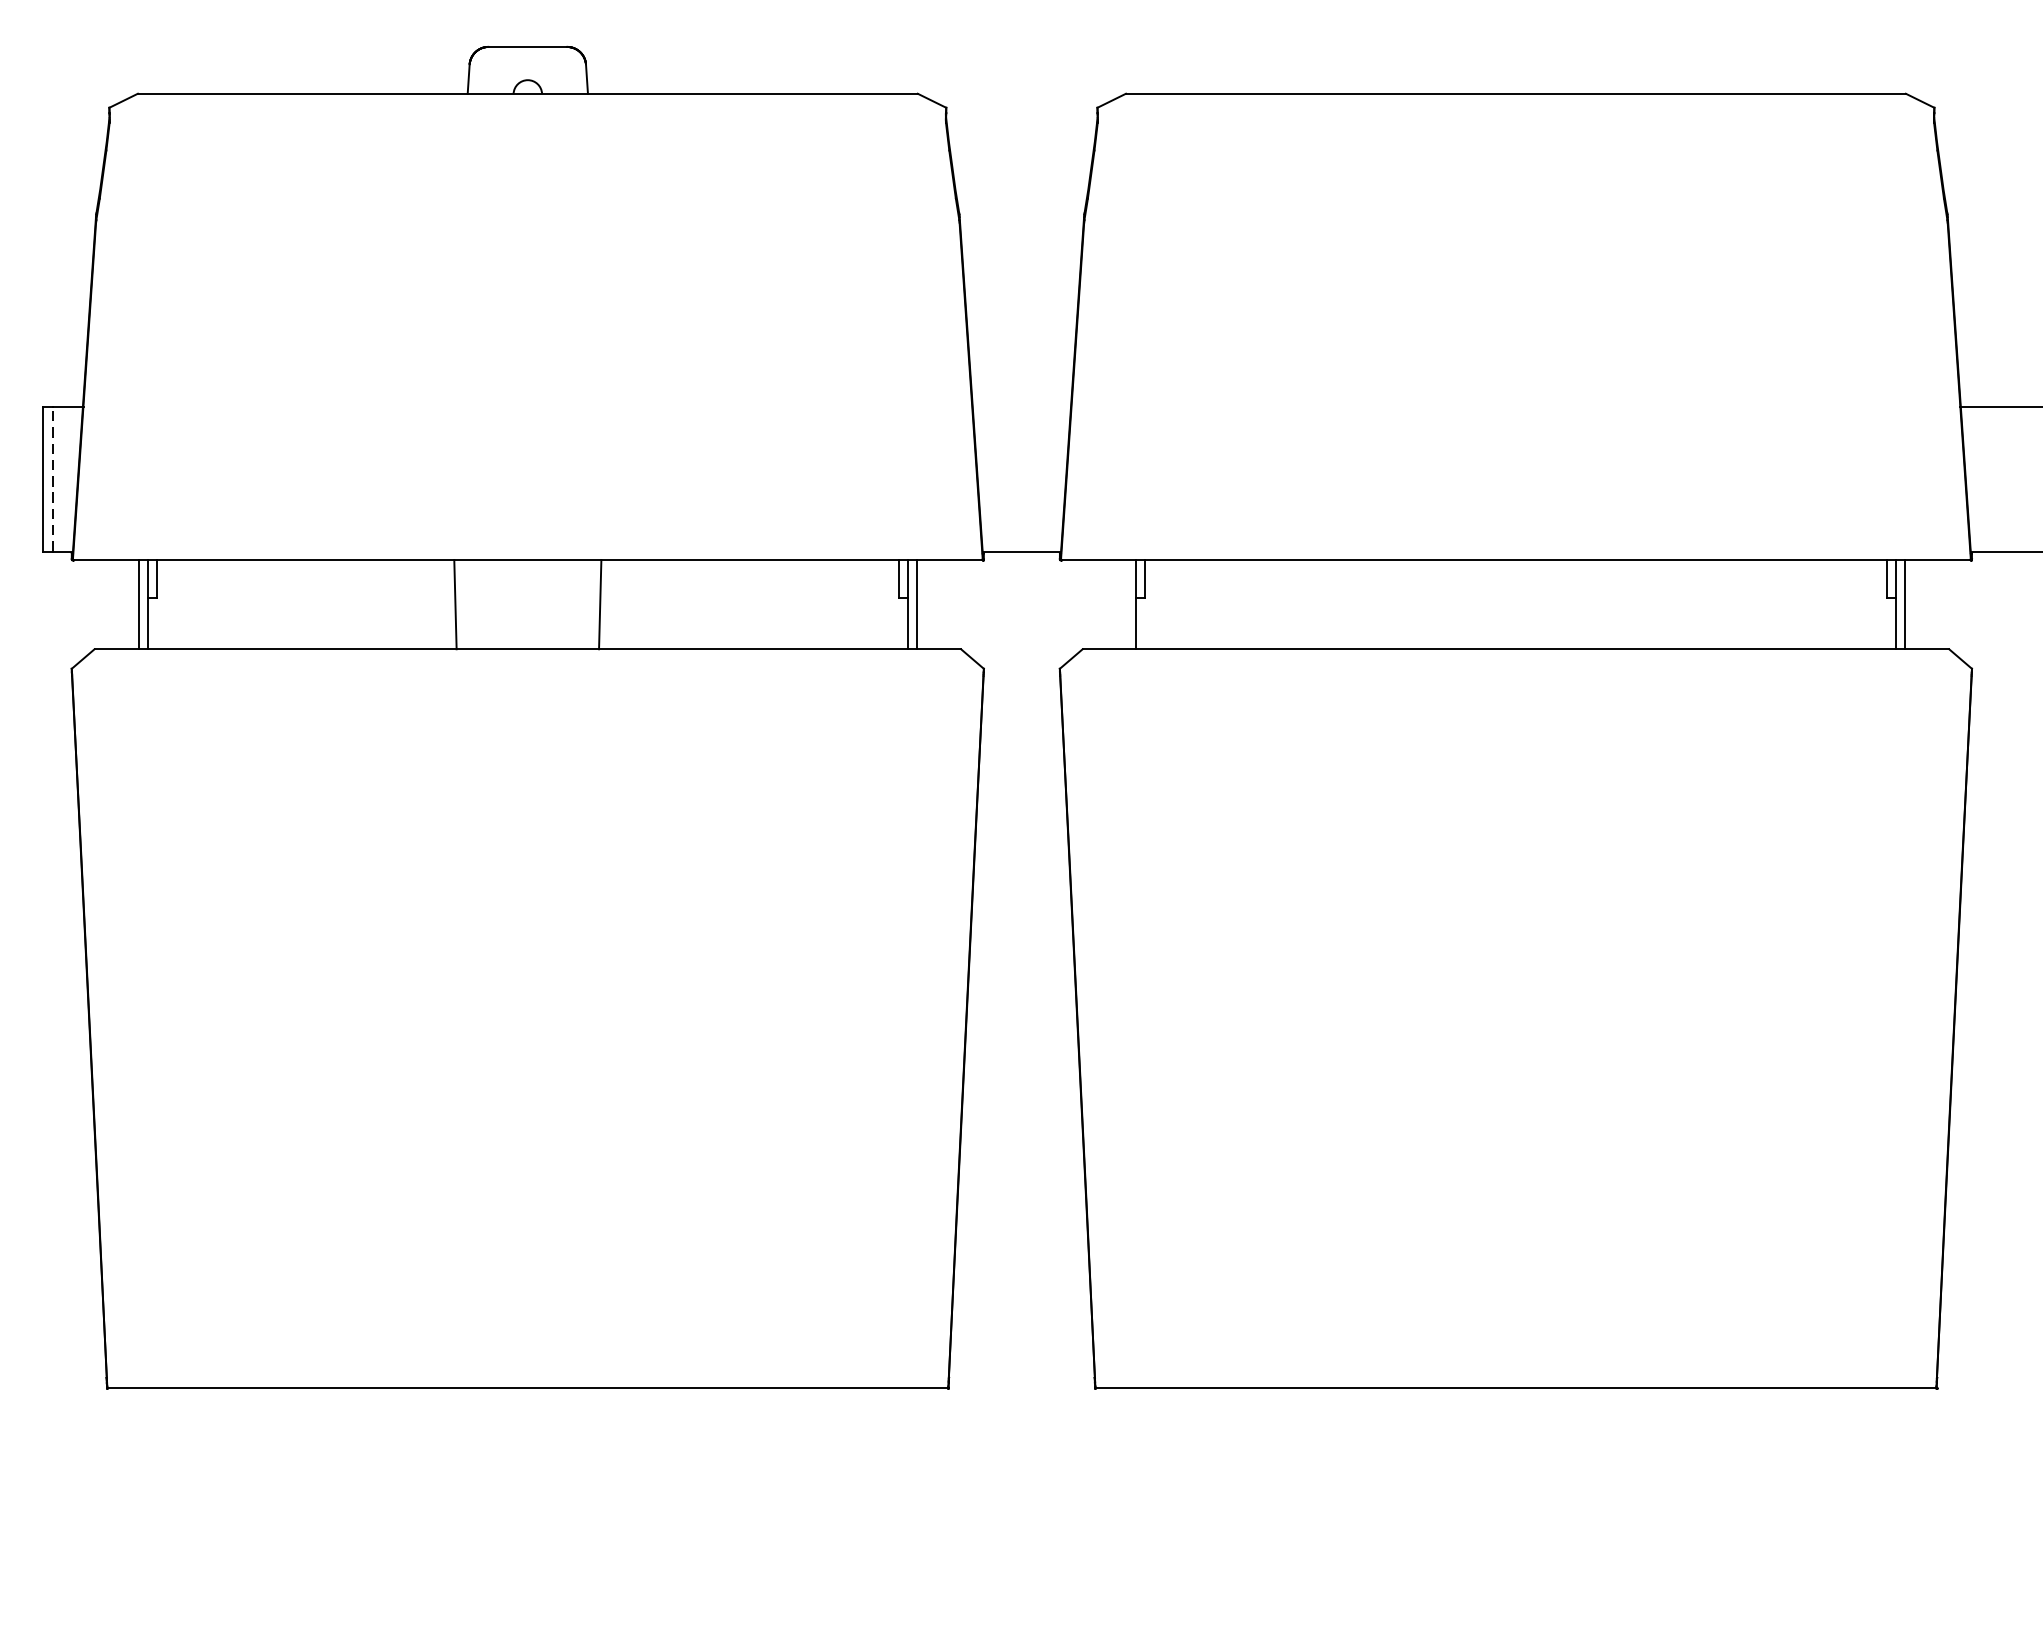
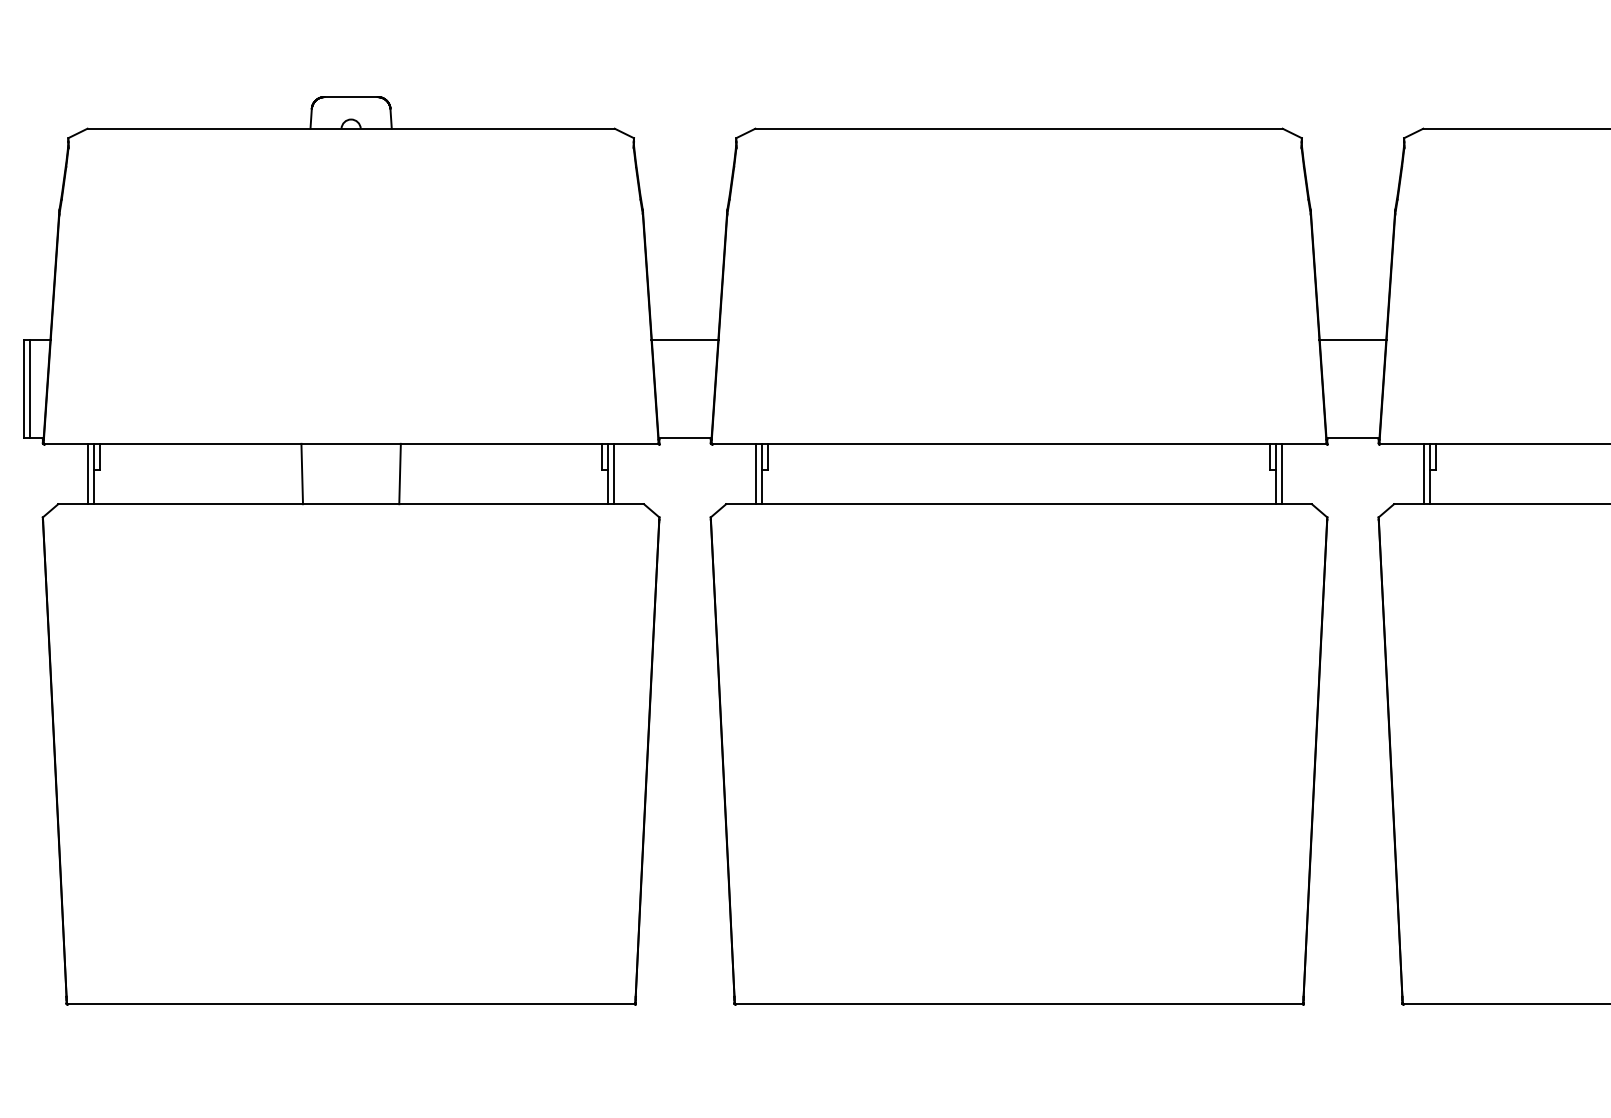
line: (1020, 407) -> (684, 340), added
line: (53, 479) -> (30, 389), dashed -> solid
line: (1127, 603) -> (756, 473), added

